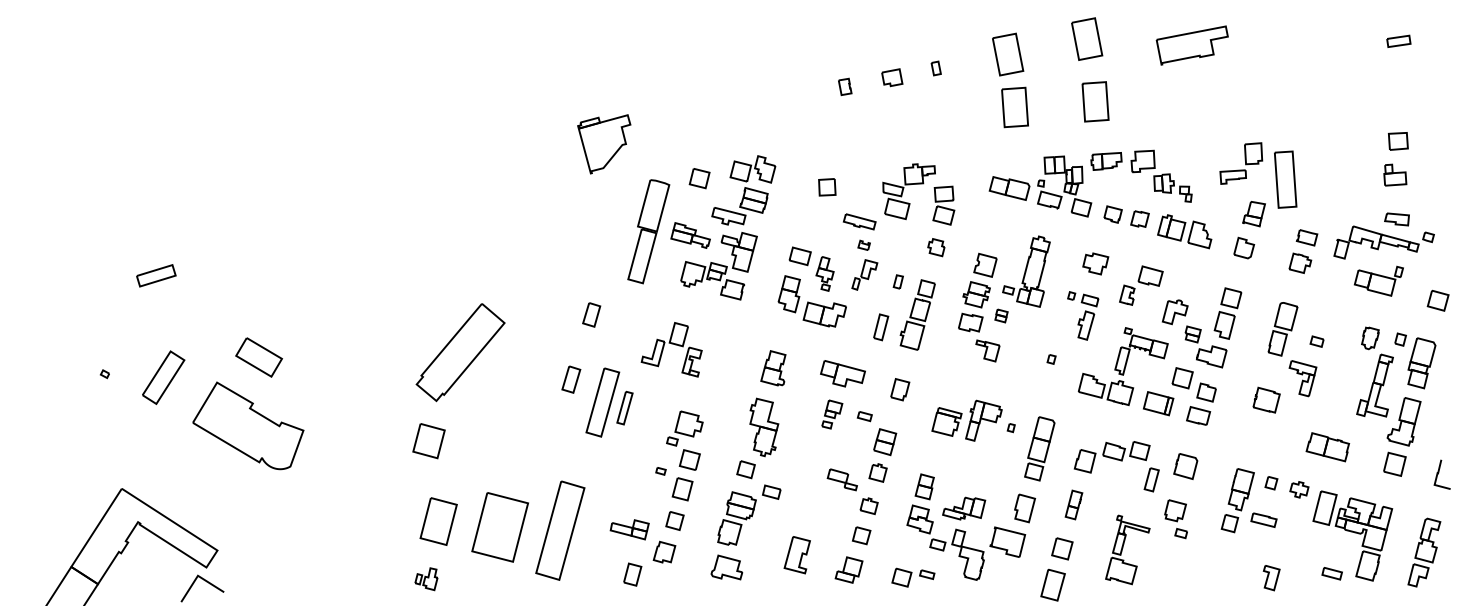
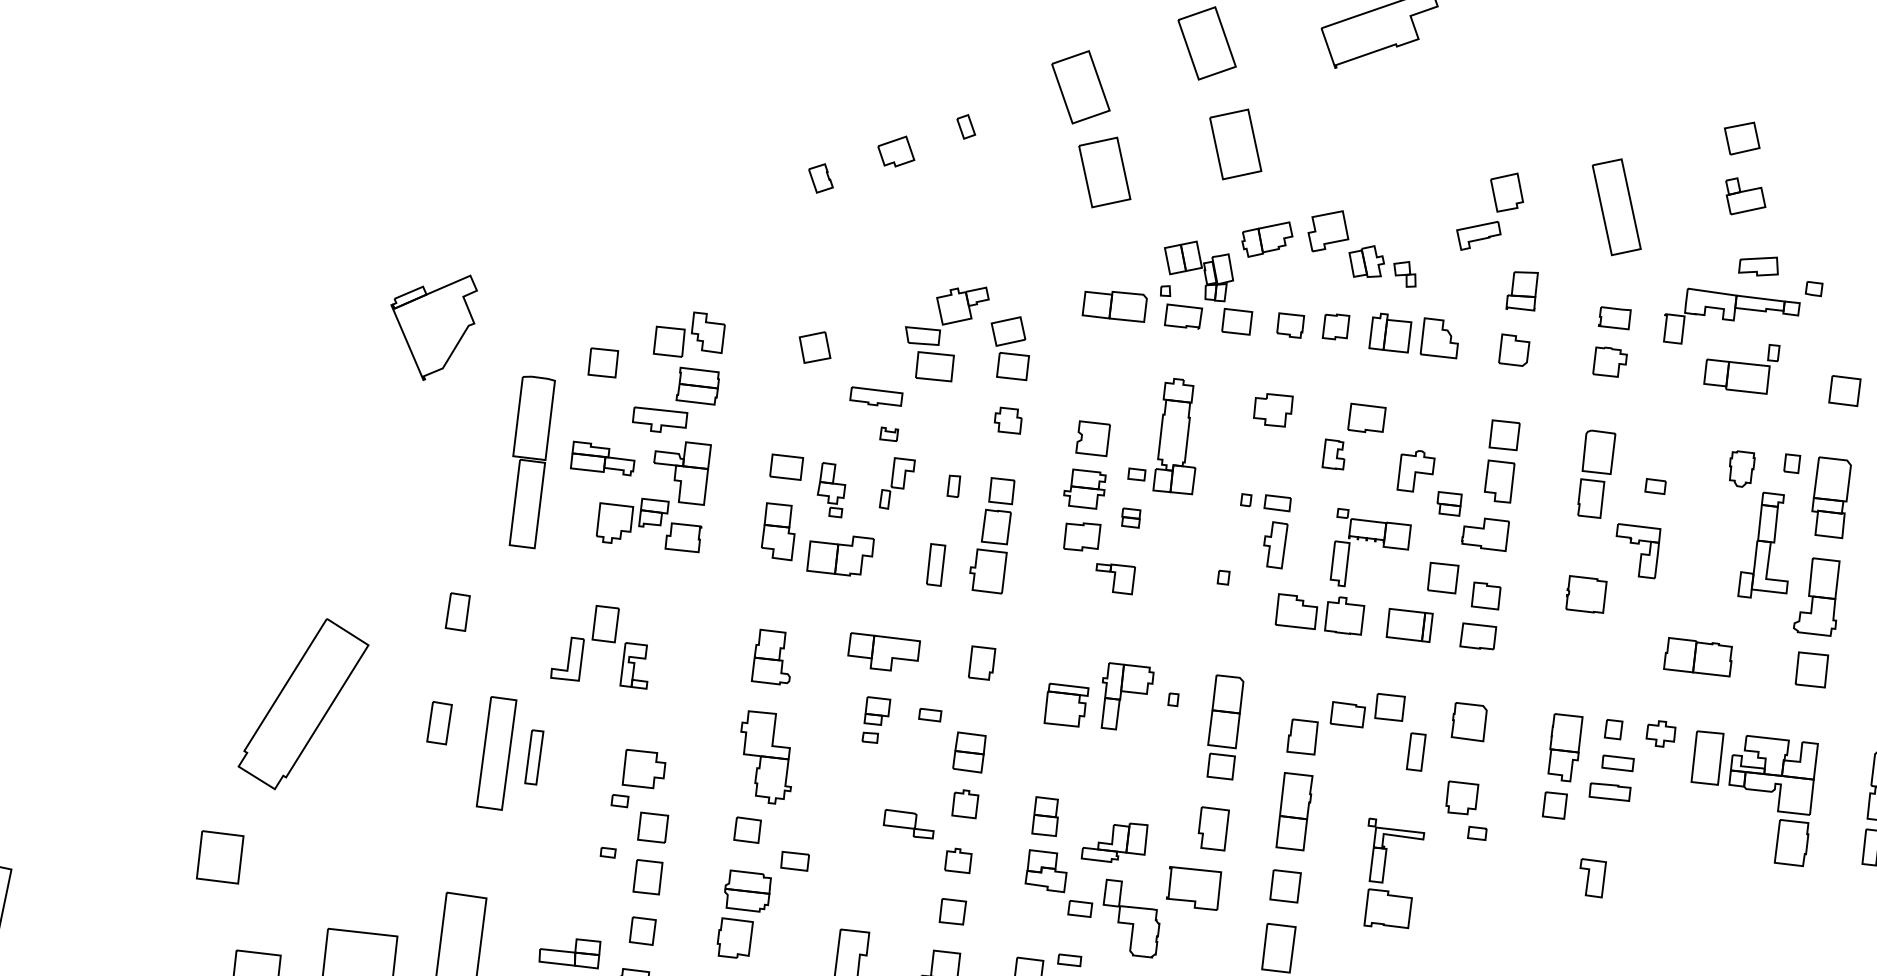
part: (1285, 179) -> (1616, 206), moved
part: (1083, 315) -> (1270, 529), moved
part: (460, 352) -> (303, 703), moved
part: (1073, 504) -> (1293, 810), size x1.67
part: (1331, 573) -> (1616, 763), moved
part: (1271, 578) -> (1594, 878), moved

